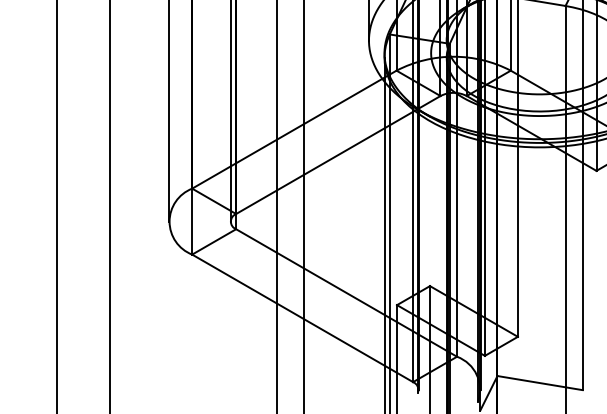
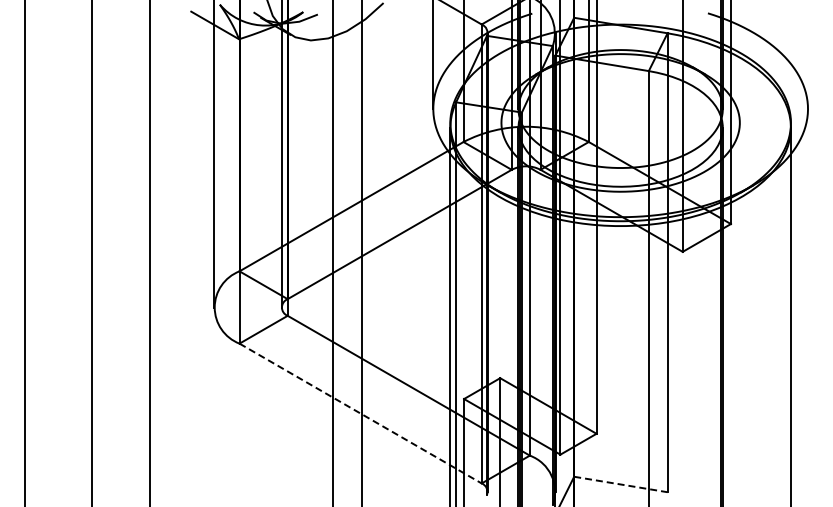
line: (302, 318) -> (360, 413), solid -> dashed
line: (540, 383) -> (621, 484), solid -> dashed

